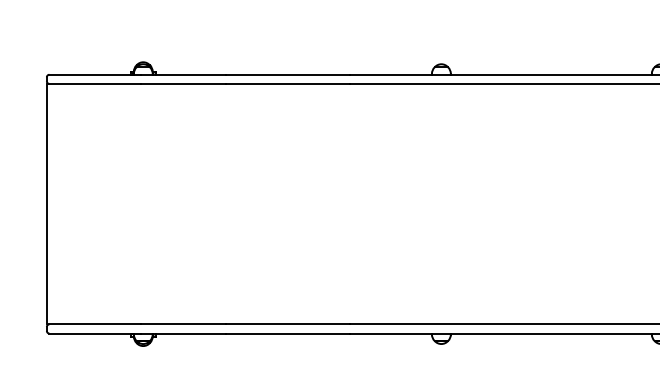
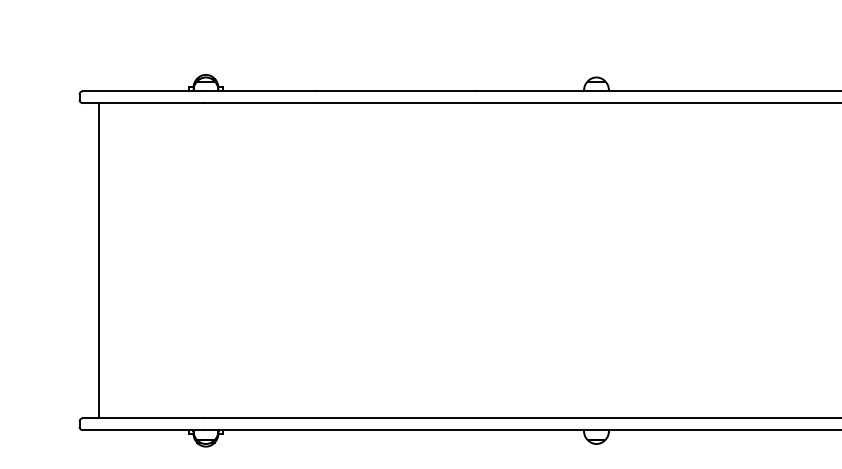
line: (47, 203) -> (98, 259), moved

